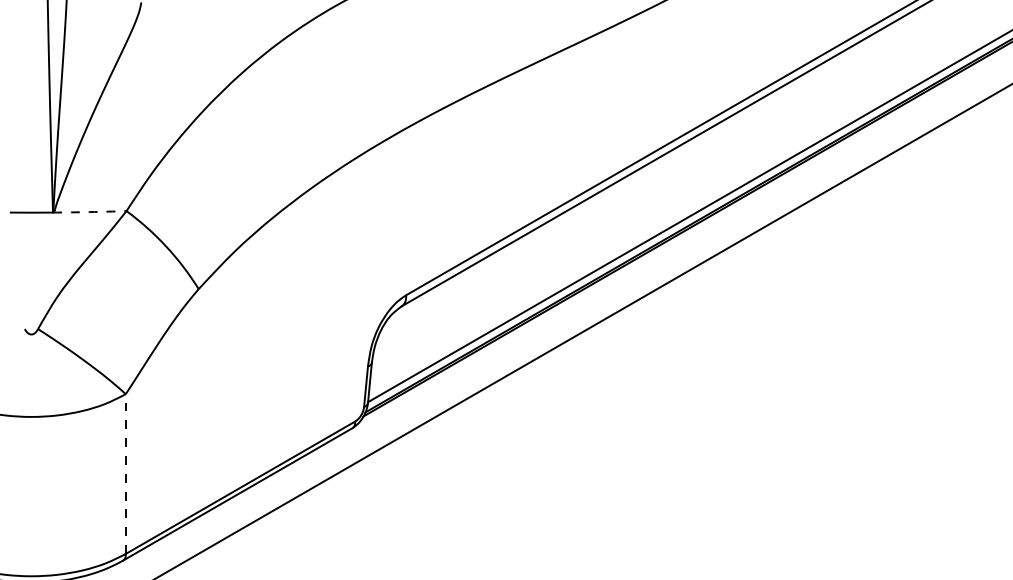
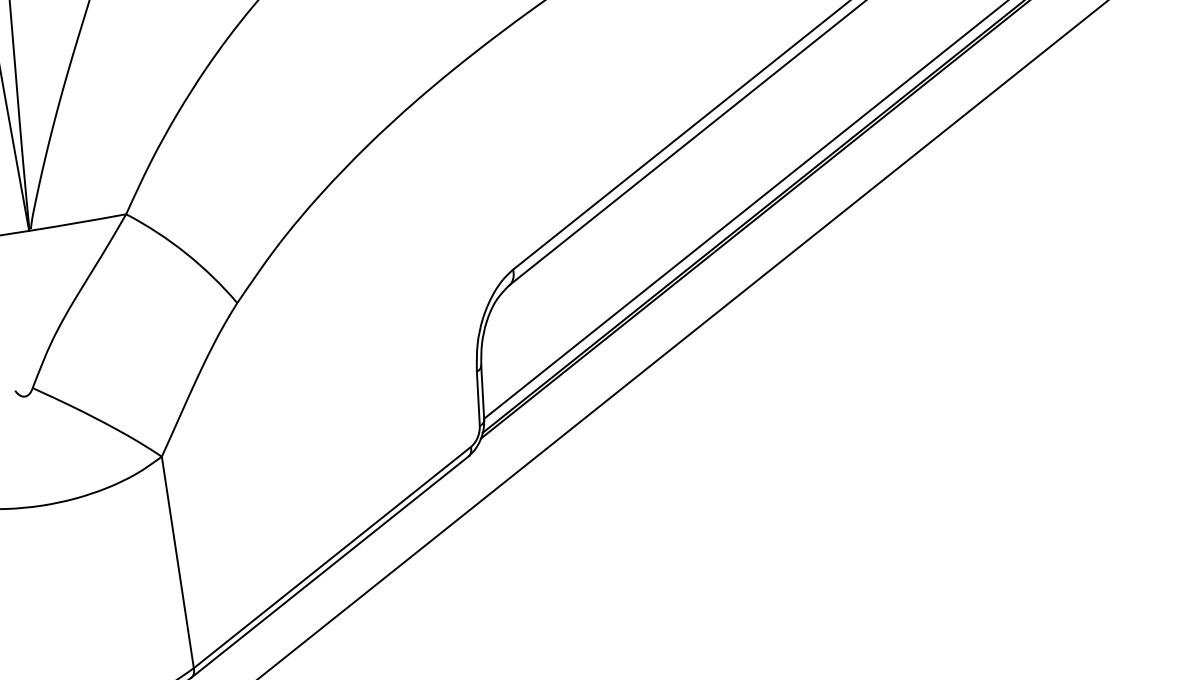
arc: (89, 212) -> (77, 223), dashed -> solid
line: (125, 474) -> (177, 563), dashed -> solid

